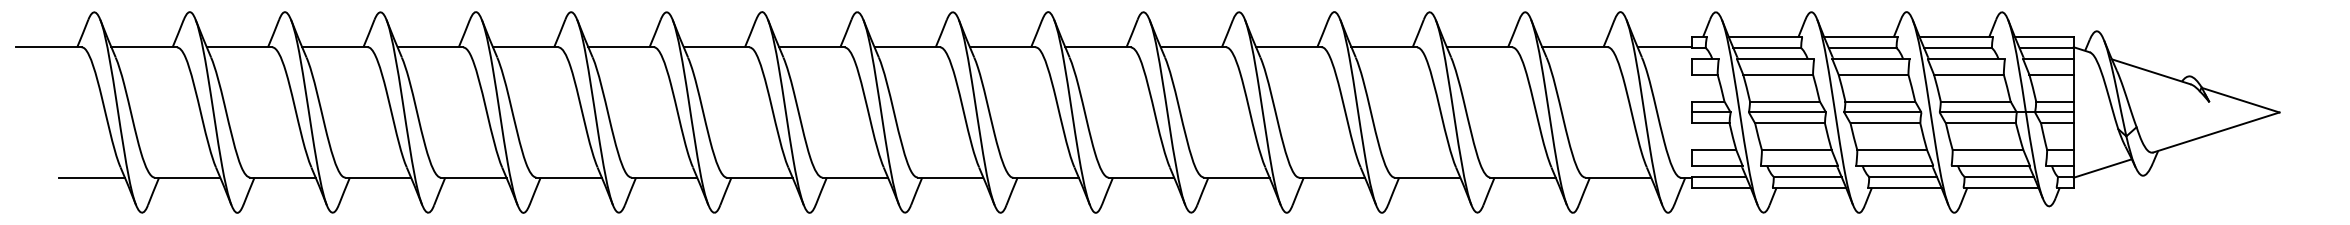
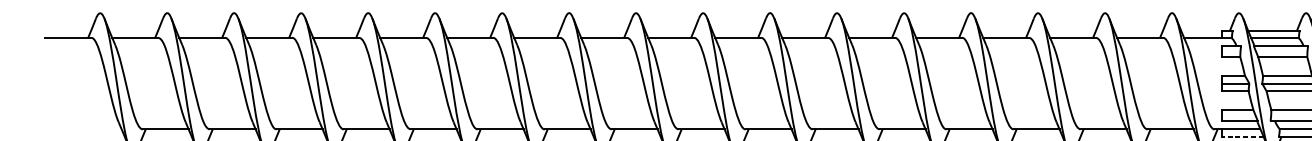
line: (91, 177) -> (98, 129), removed
line: (1720, 187) -> (1242, 136), solid -> dashed

